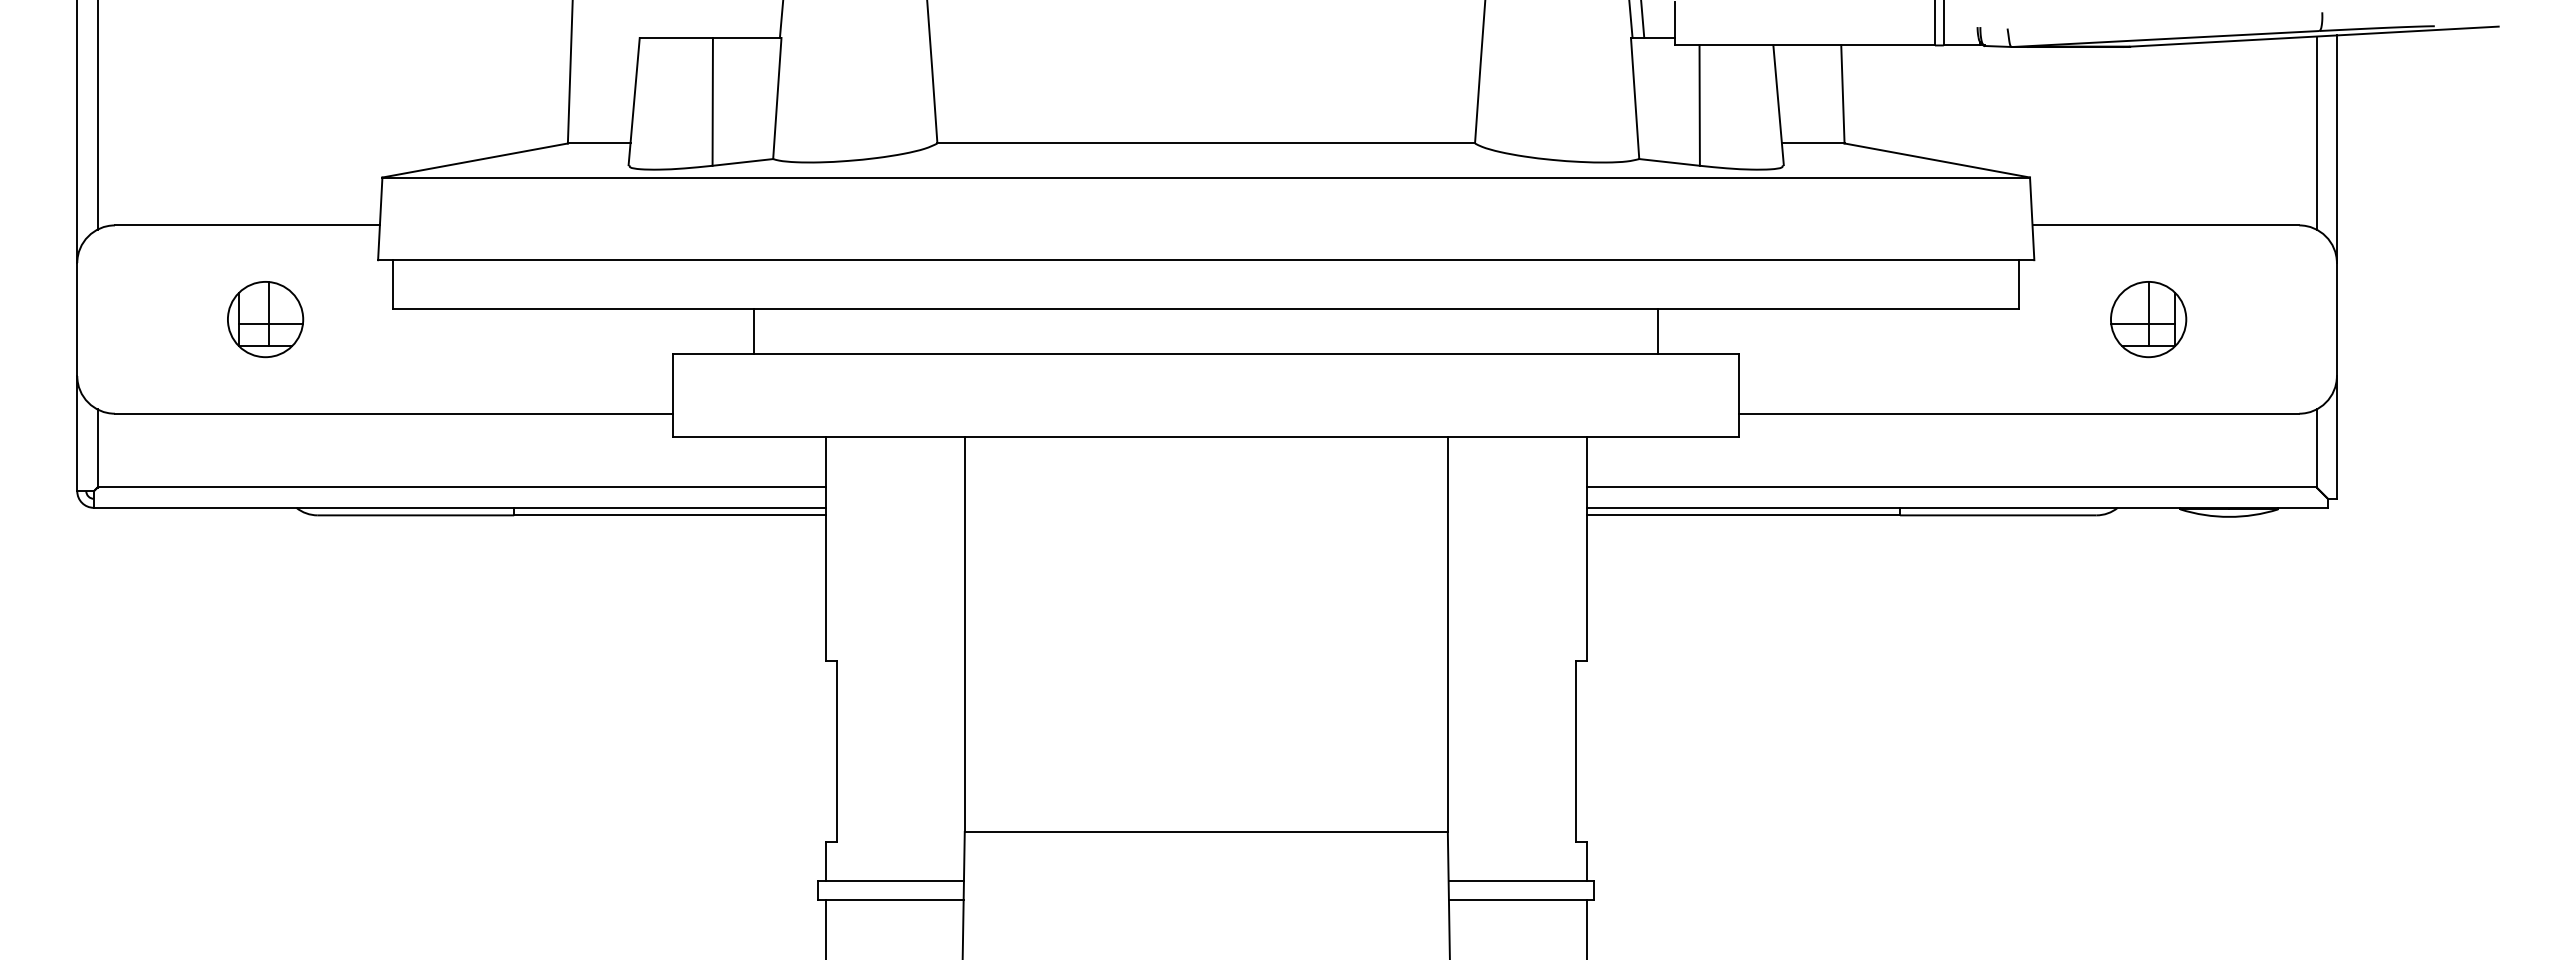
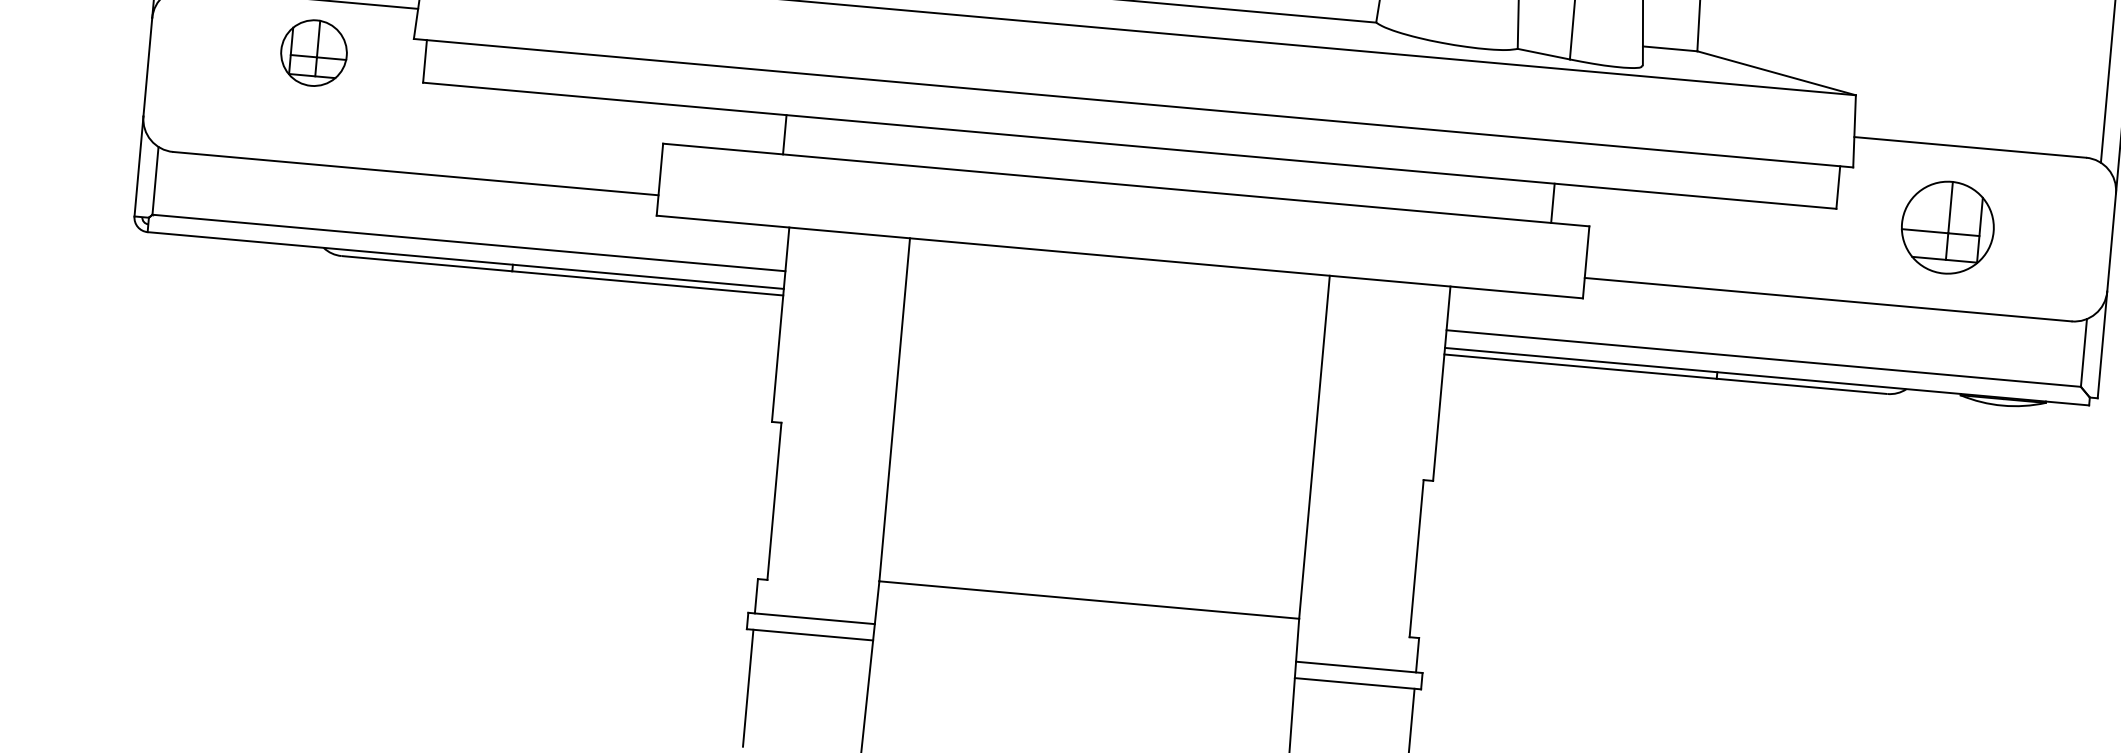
part: (265, 319) -> (313, 53), moved
part: (2148, 319) -> (1947, 227), size x1.4
line: (754, 331) -> (784, 134), moved
line: (1658, 331) -> (1553, 203), moved

